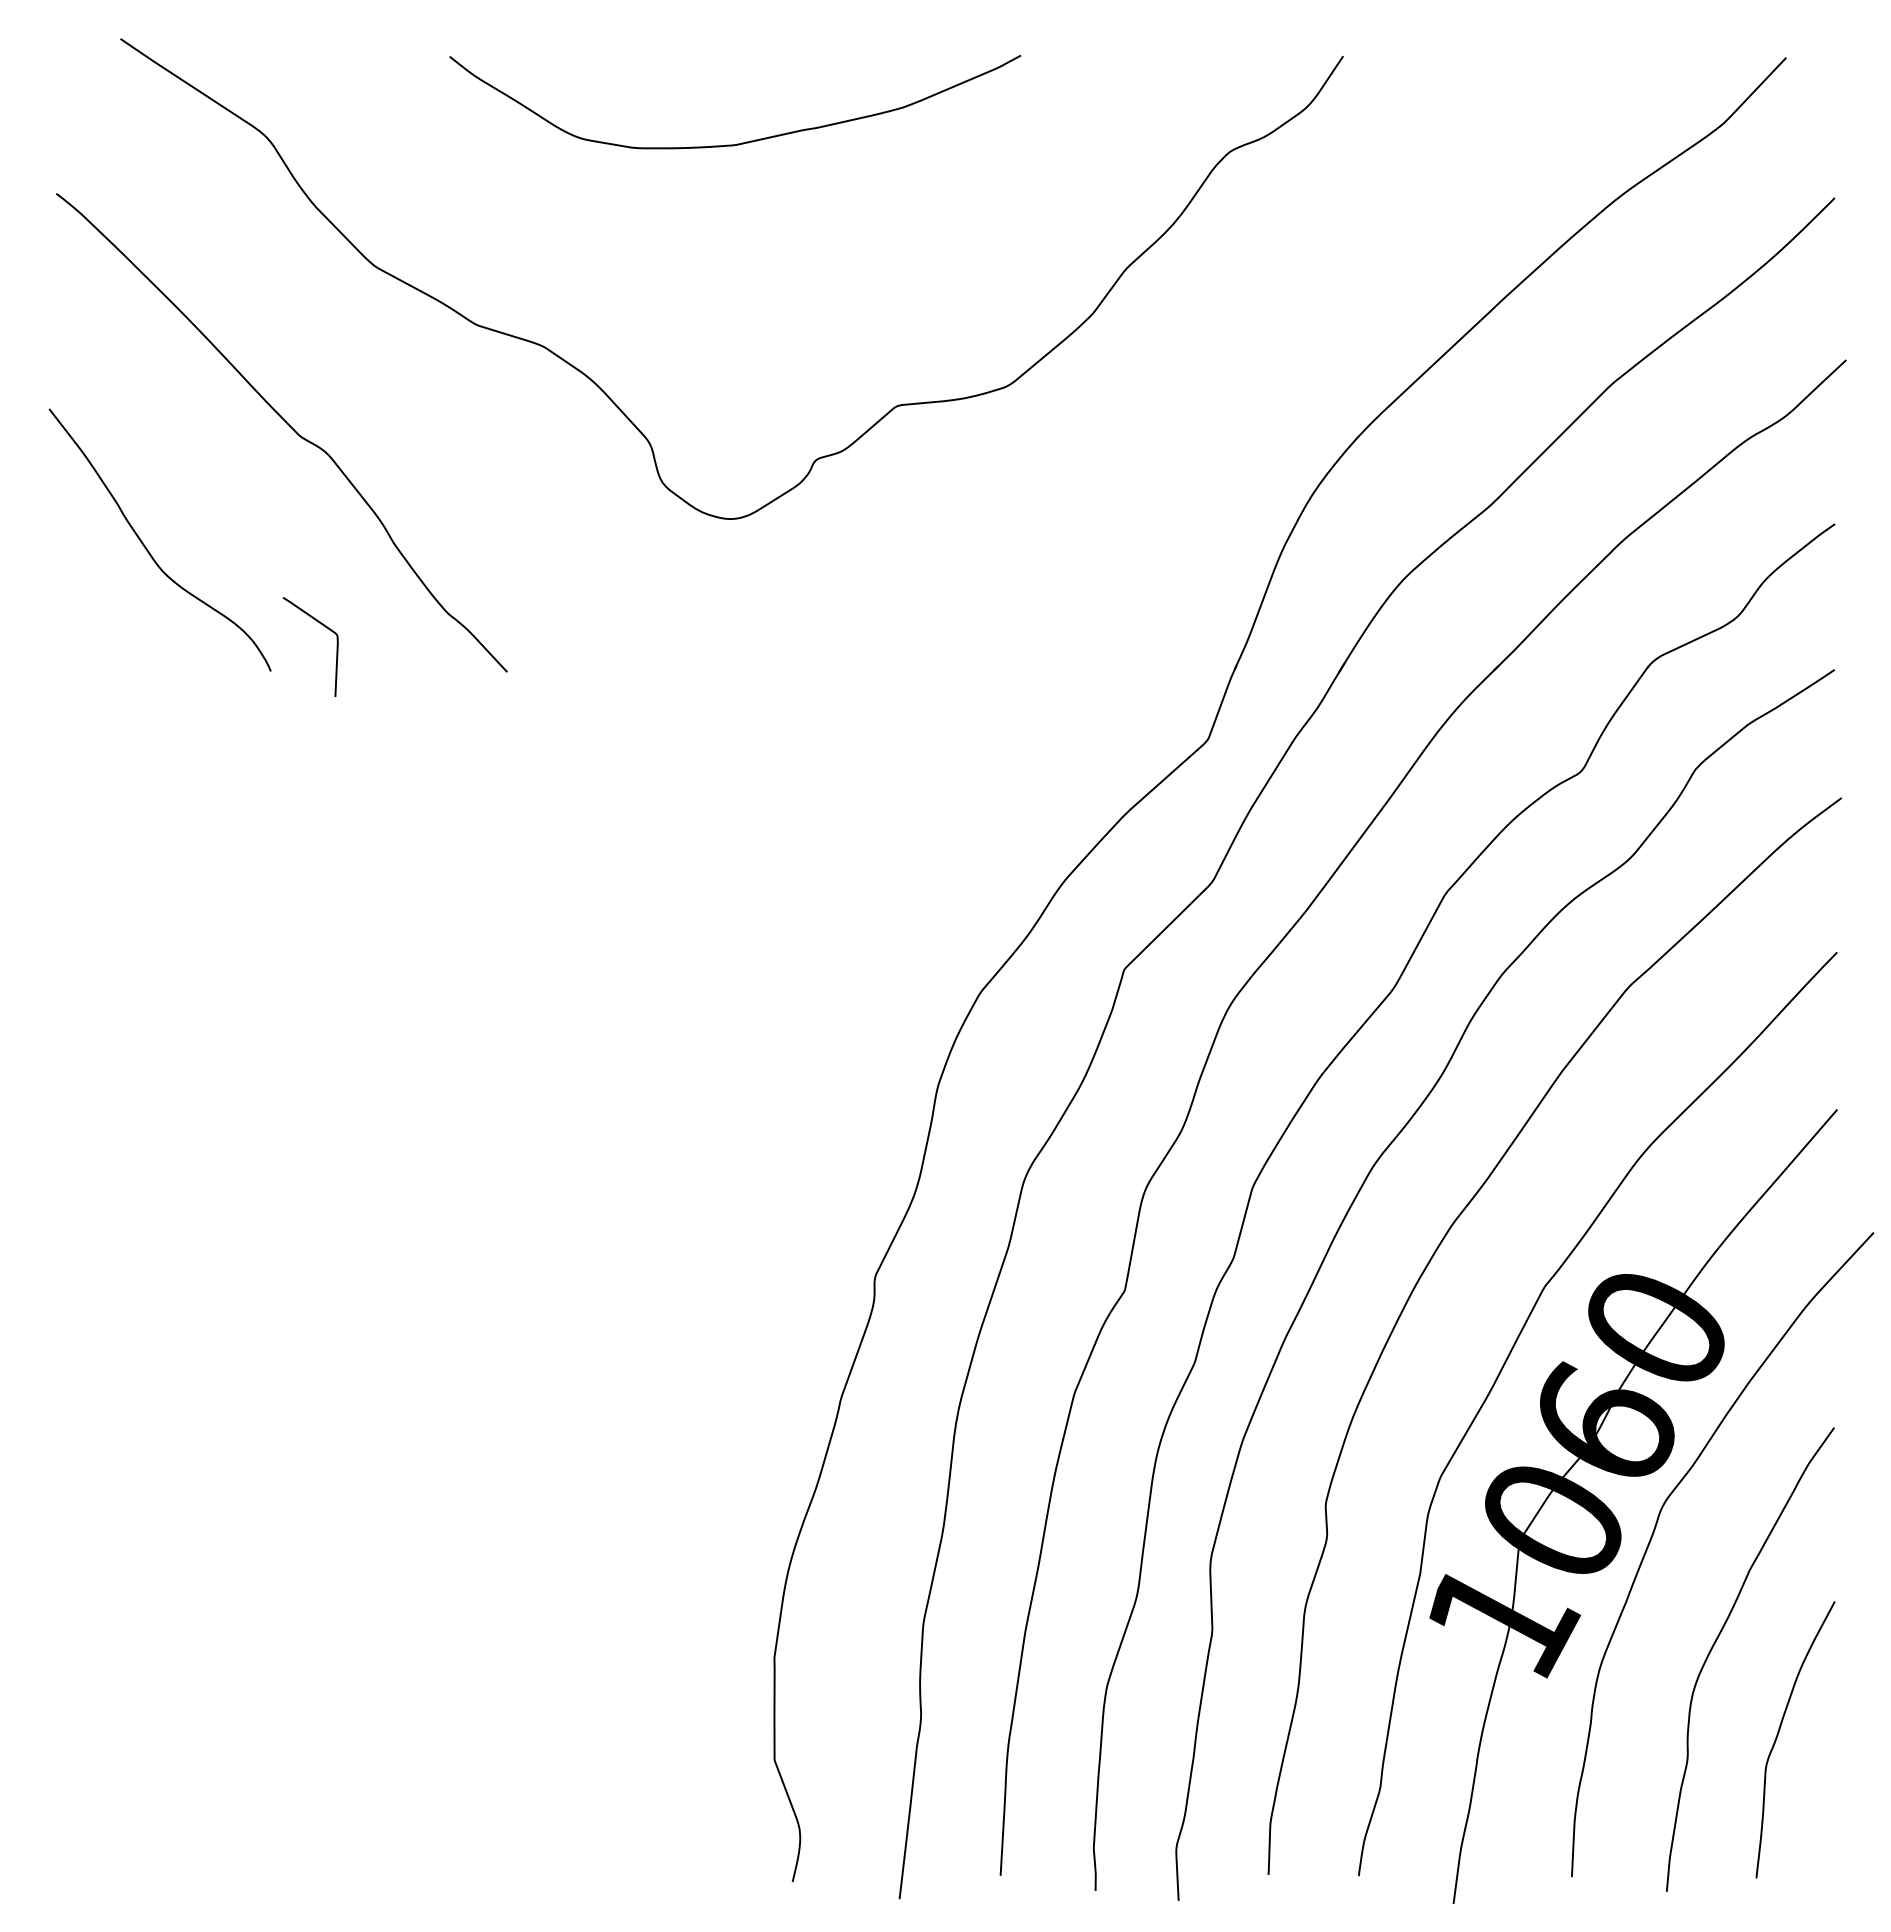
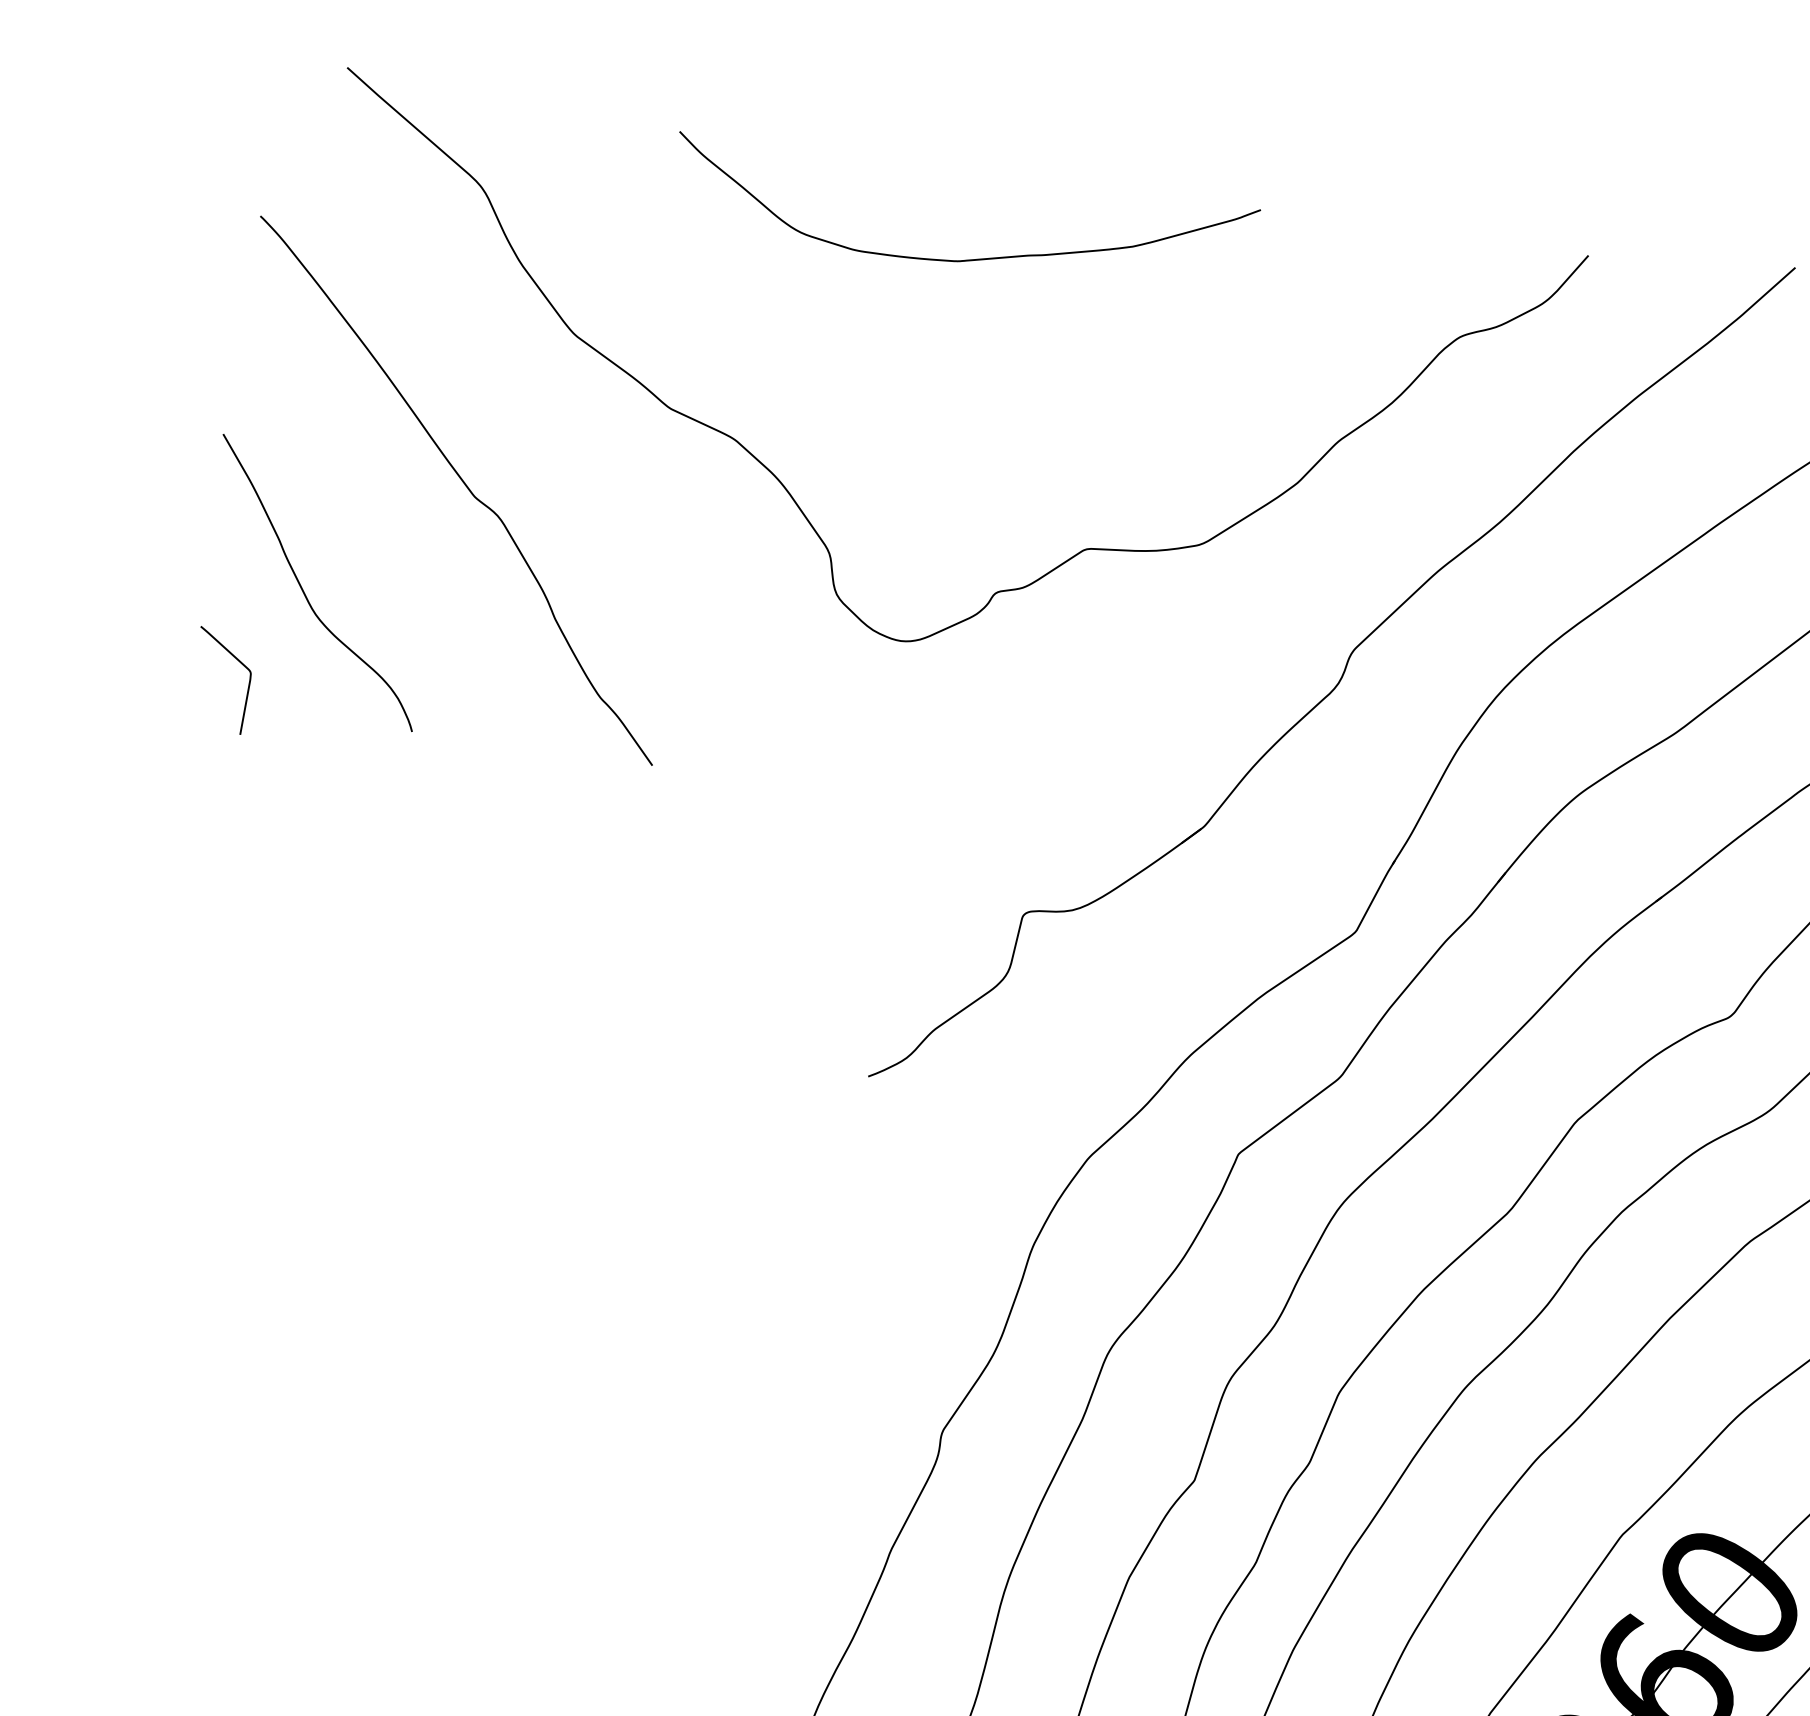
part: (1159, 496) -> (1340, 677), added
curve: (323, 626) -> (237, 661), moved

